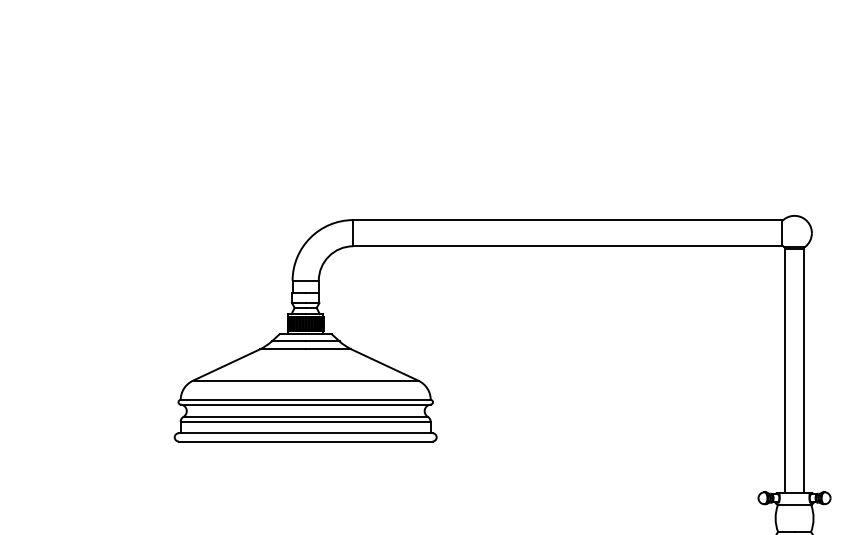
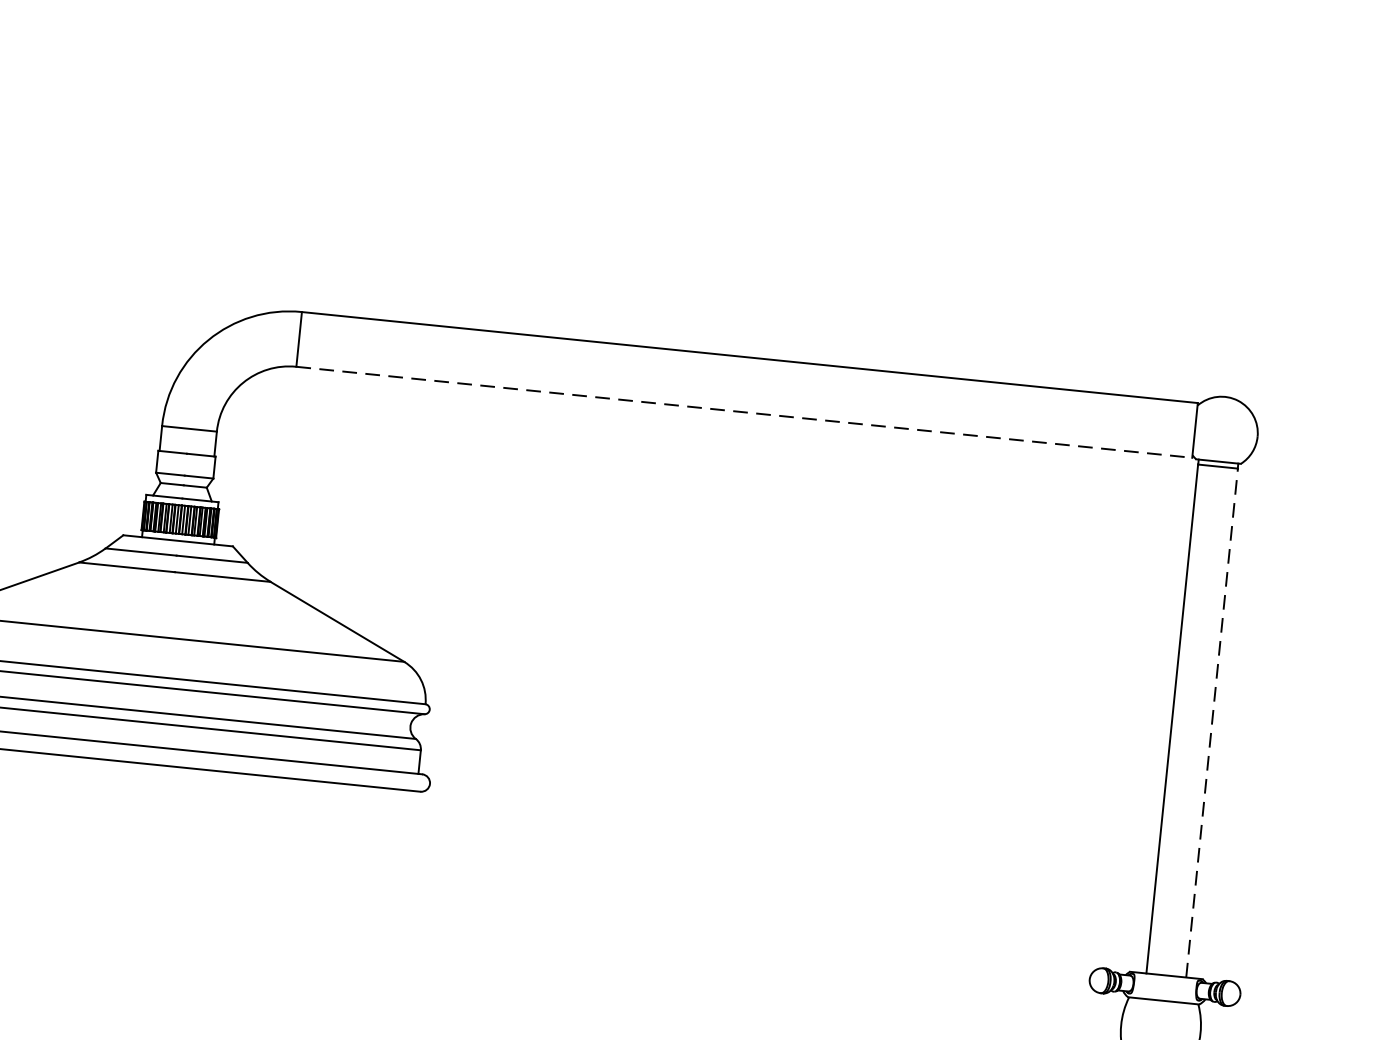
line: (568, 246) -> (746, 412), solid -> dashed
line: (804, 370) -> (1212, 722), solid -> dashed

